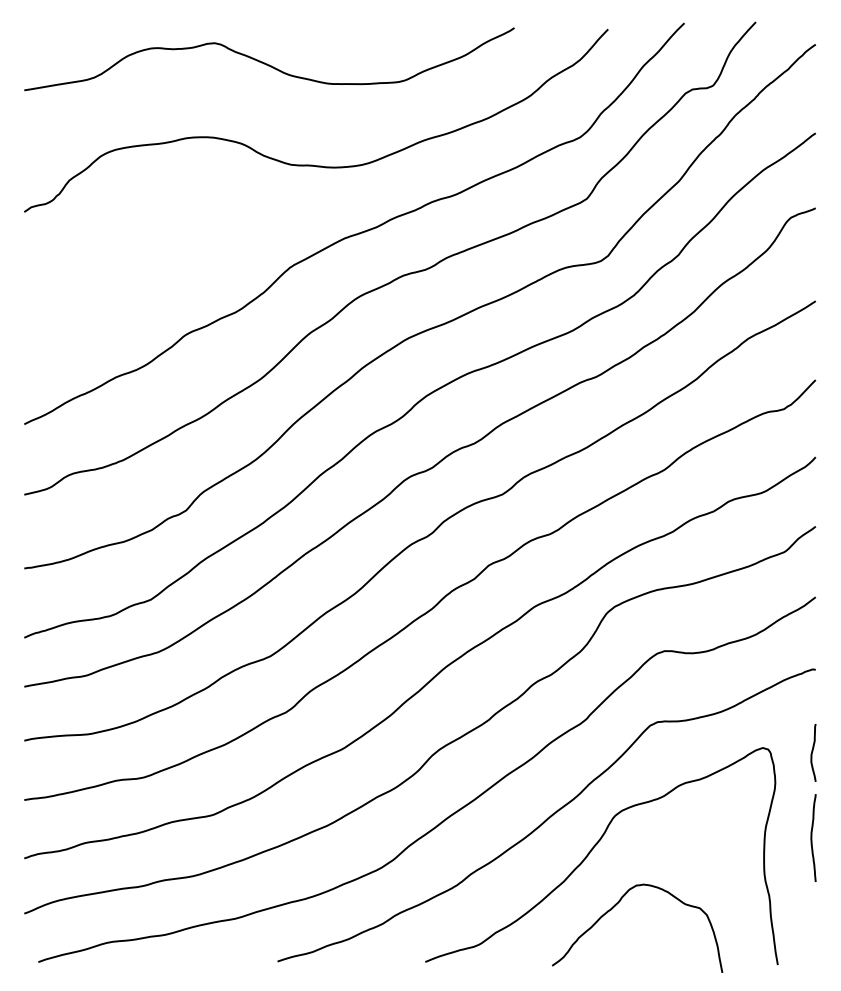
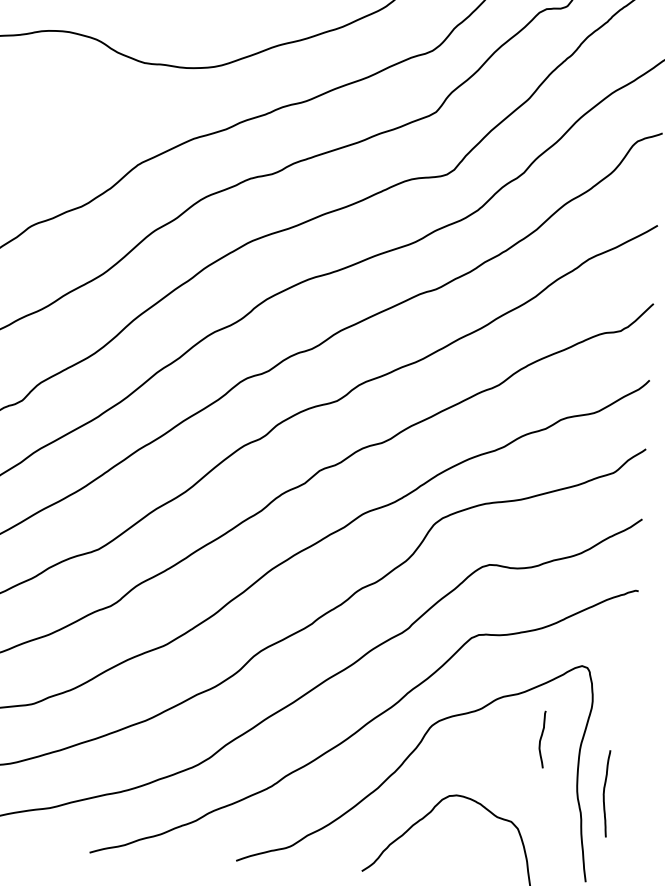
curve: (813, 751) -> (542, 738), moved
curve: (812, 837) -> (604, 793), moved

